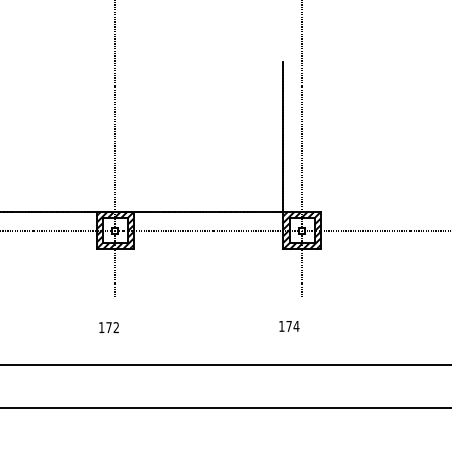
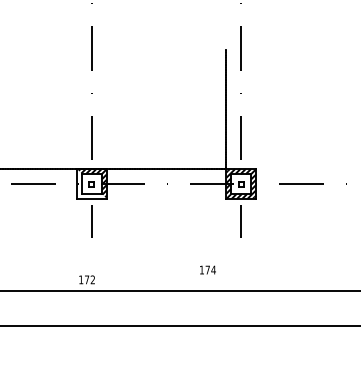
hatch: (113, 231) -> (90, 184), removed
text: (289, 326) -> (208, 270), moved
text: (108, 327) -> (86, 279), moved

